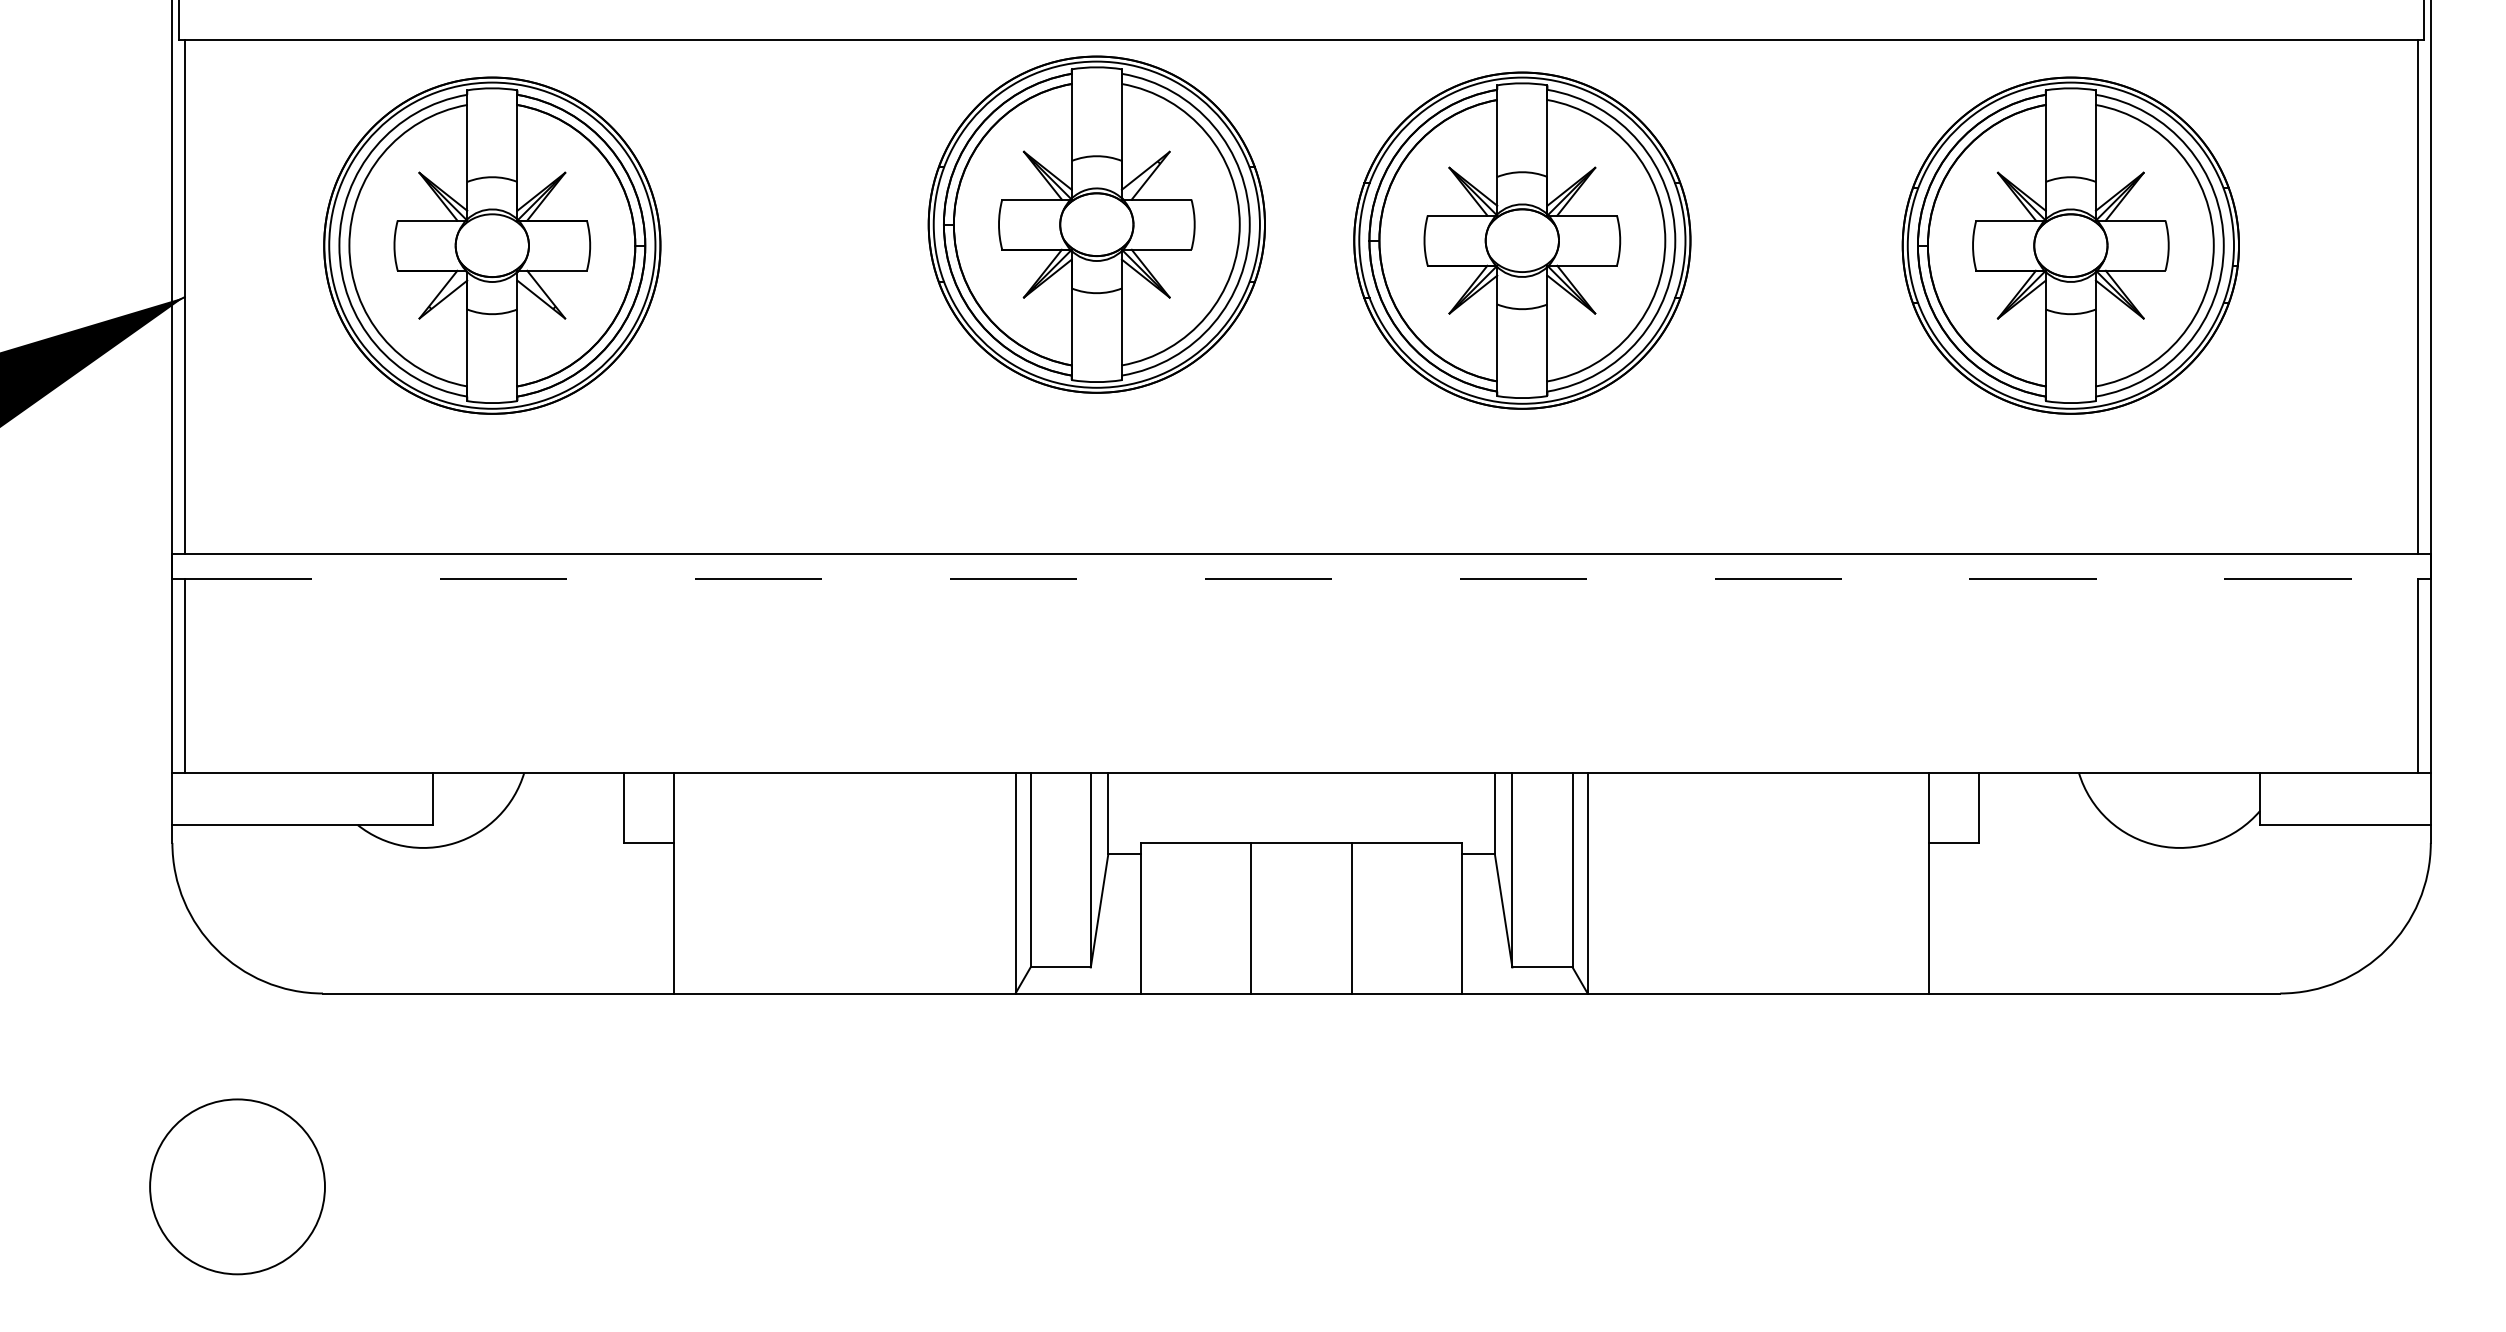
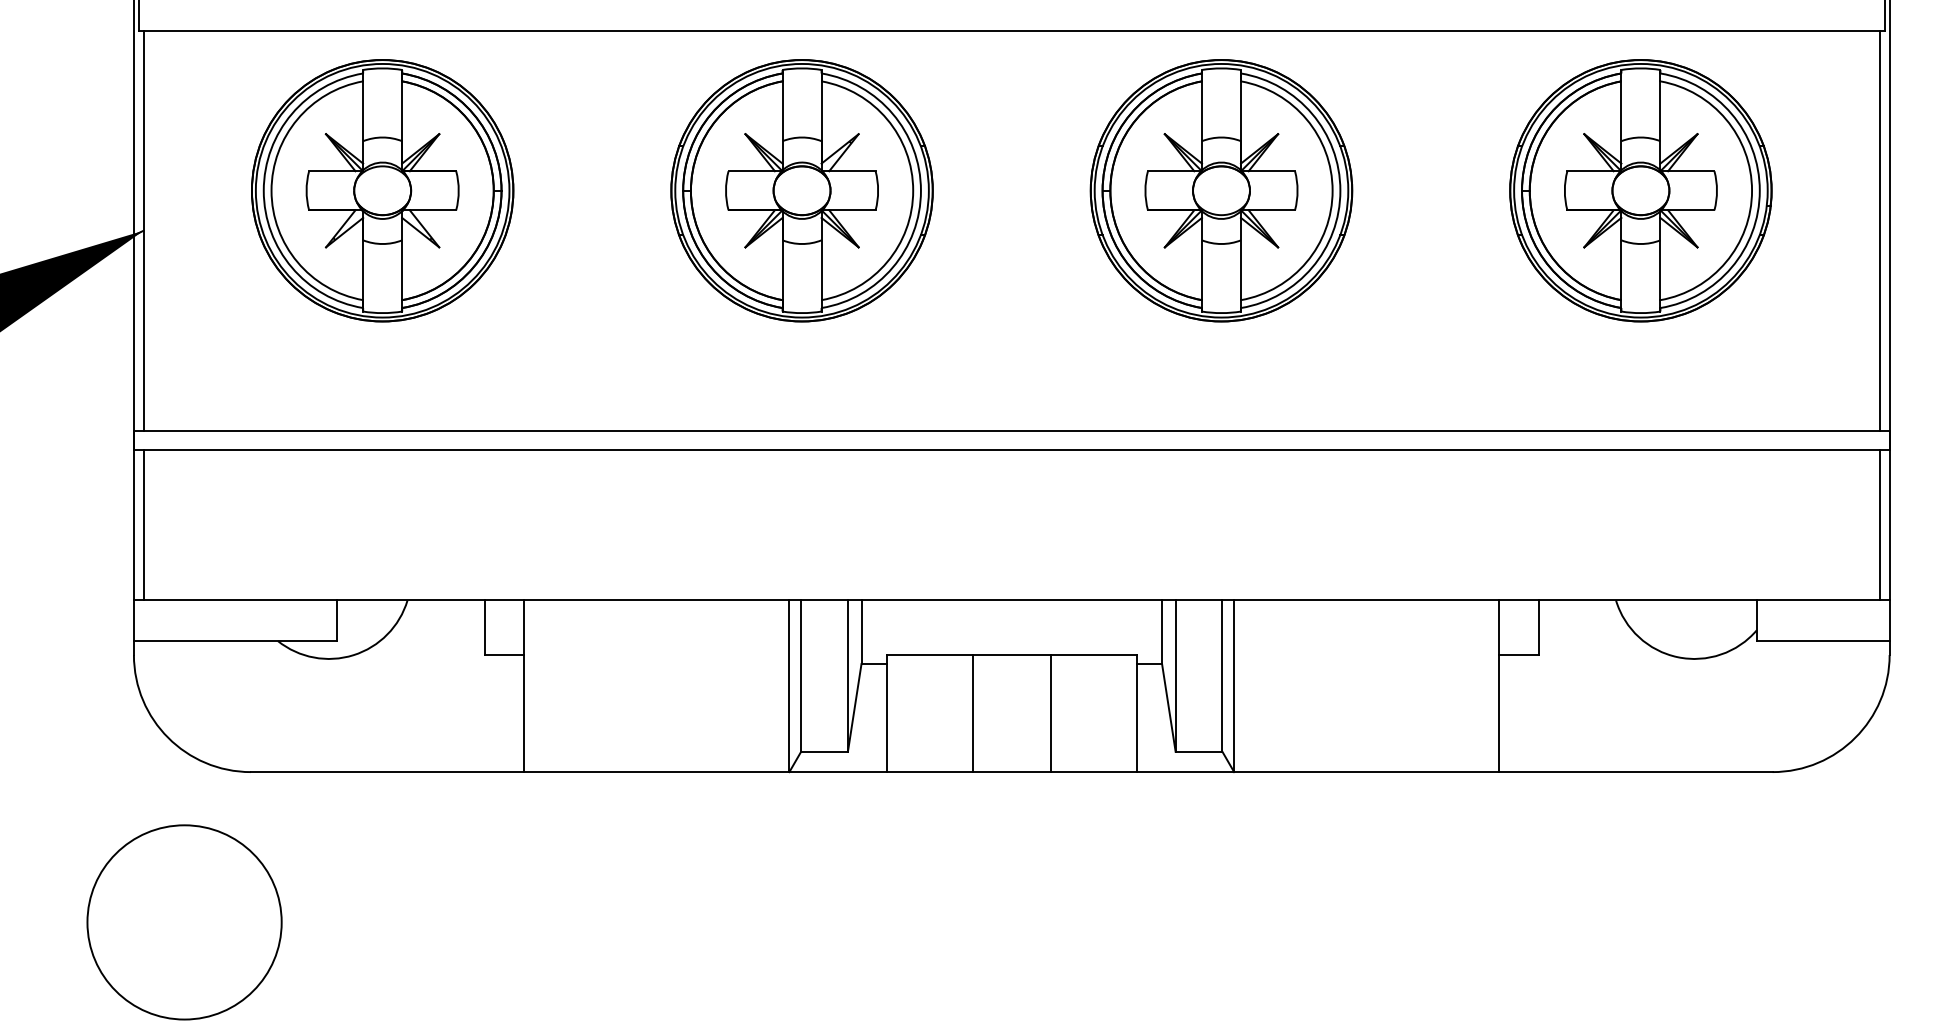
part: (1096, 224) -> (801, 190), moved
part: (1522, 240) -> (1221, 190), moved
part: (2070, 245) -> (1640, 190), moved
line: (1301, 579) -> (1011, 450), dashed -> solid
circle: (237, 1186) -> (184, 922), size x1.43

